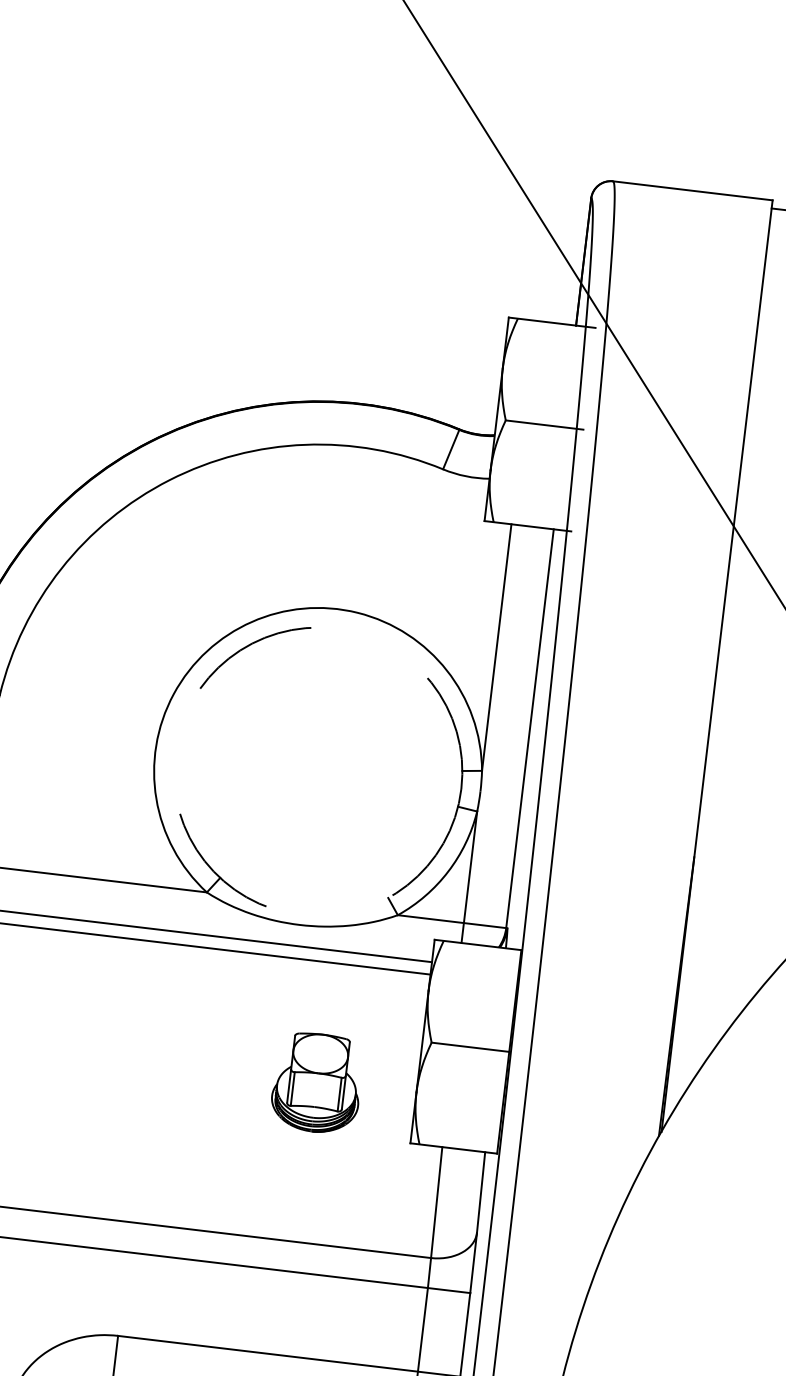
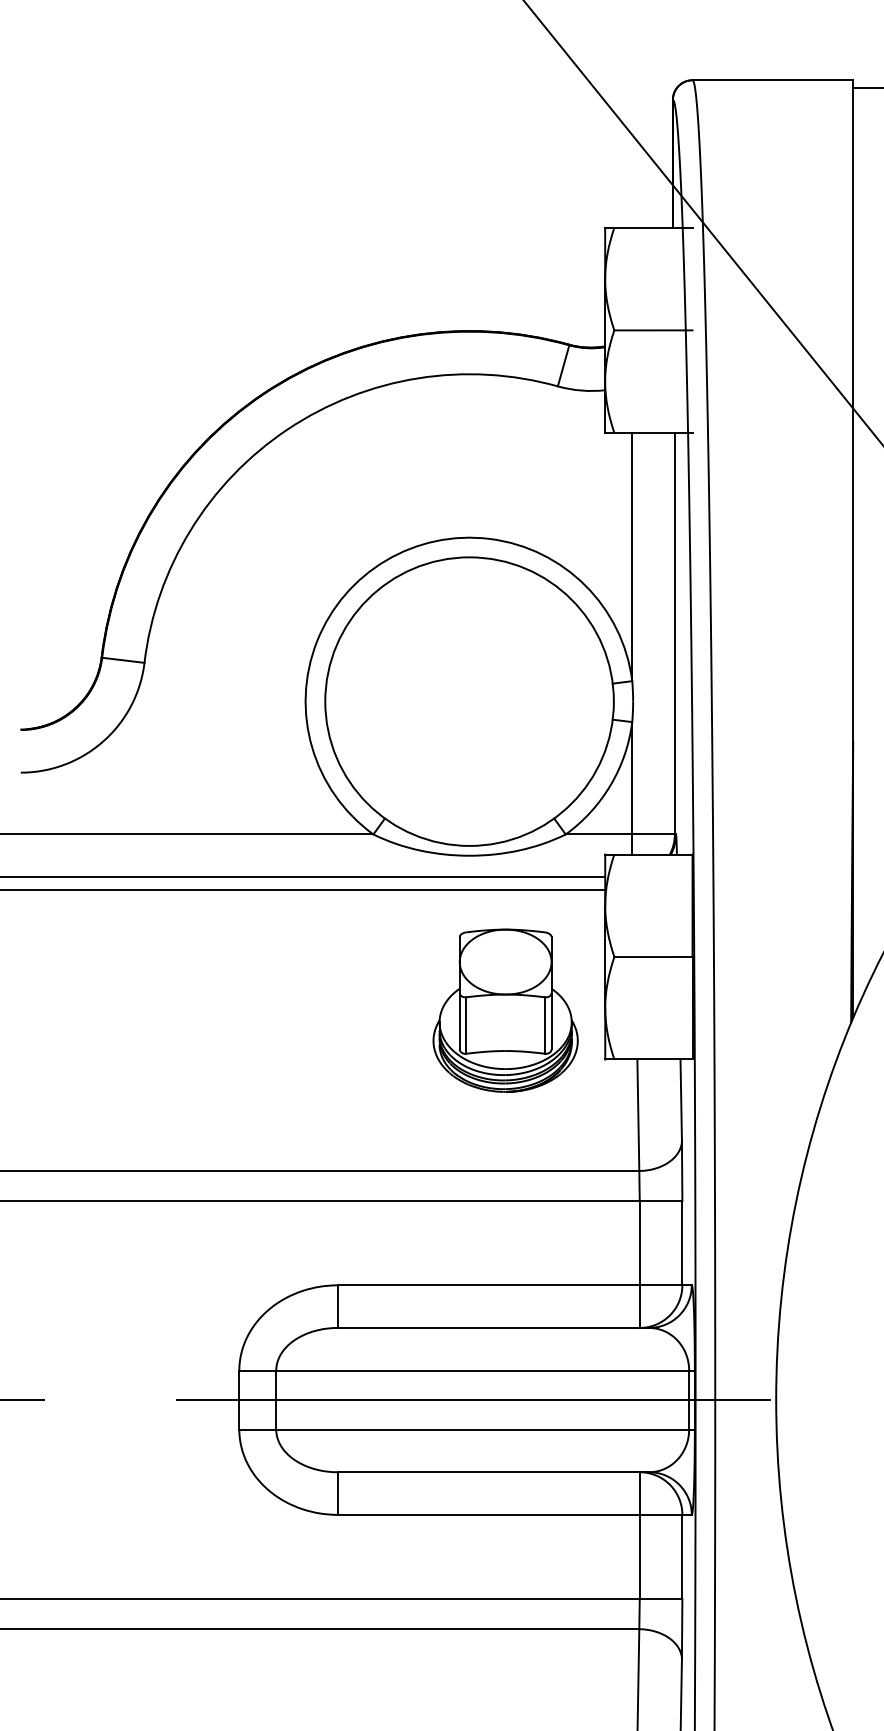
circle: (318, 771) -> (469, 701), dashed -> solid
part: (317, 1082) -> (505, 1010), size x1.67

